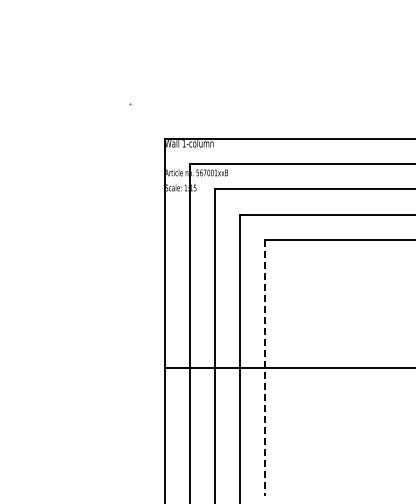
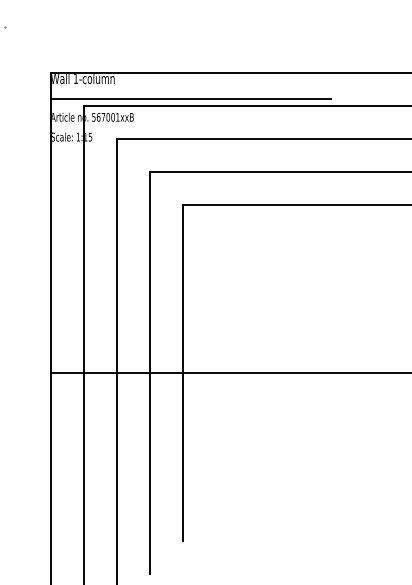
line: (271, 159) -> (190, 99), added
line: (265, 368) -> (182, 374), dashed -> solid

